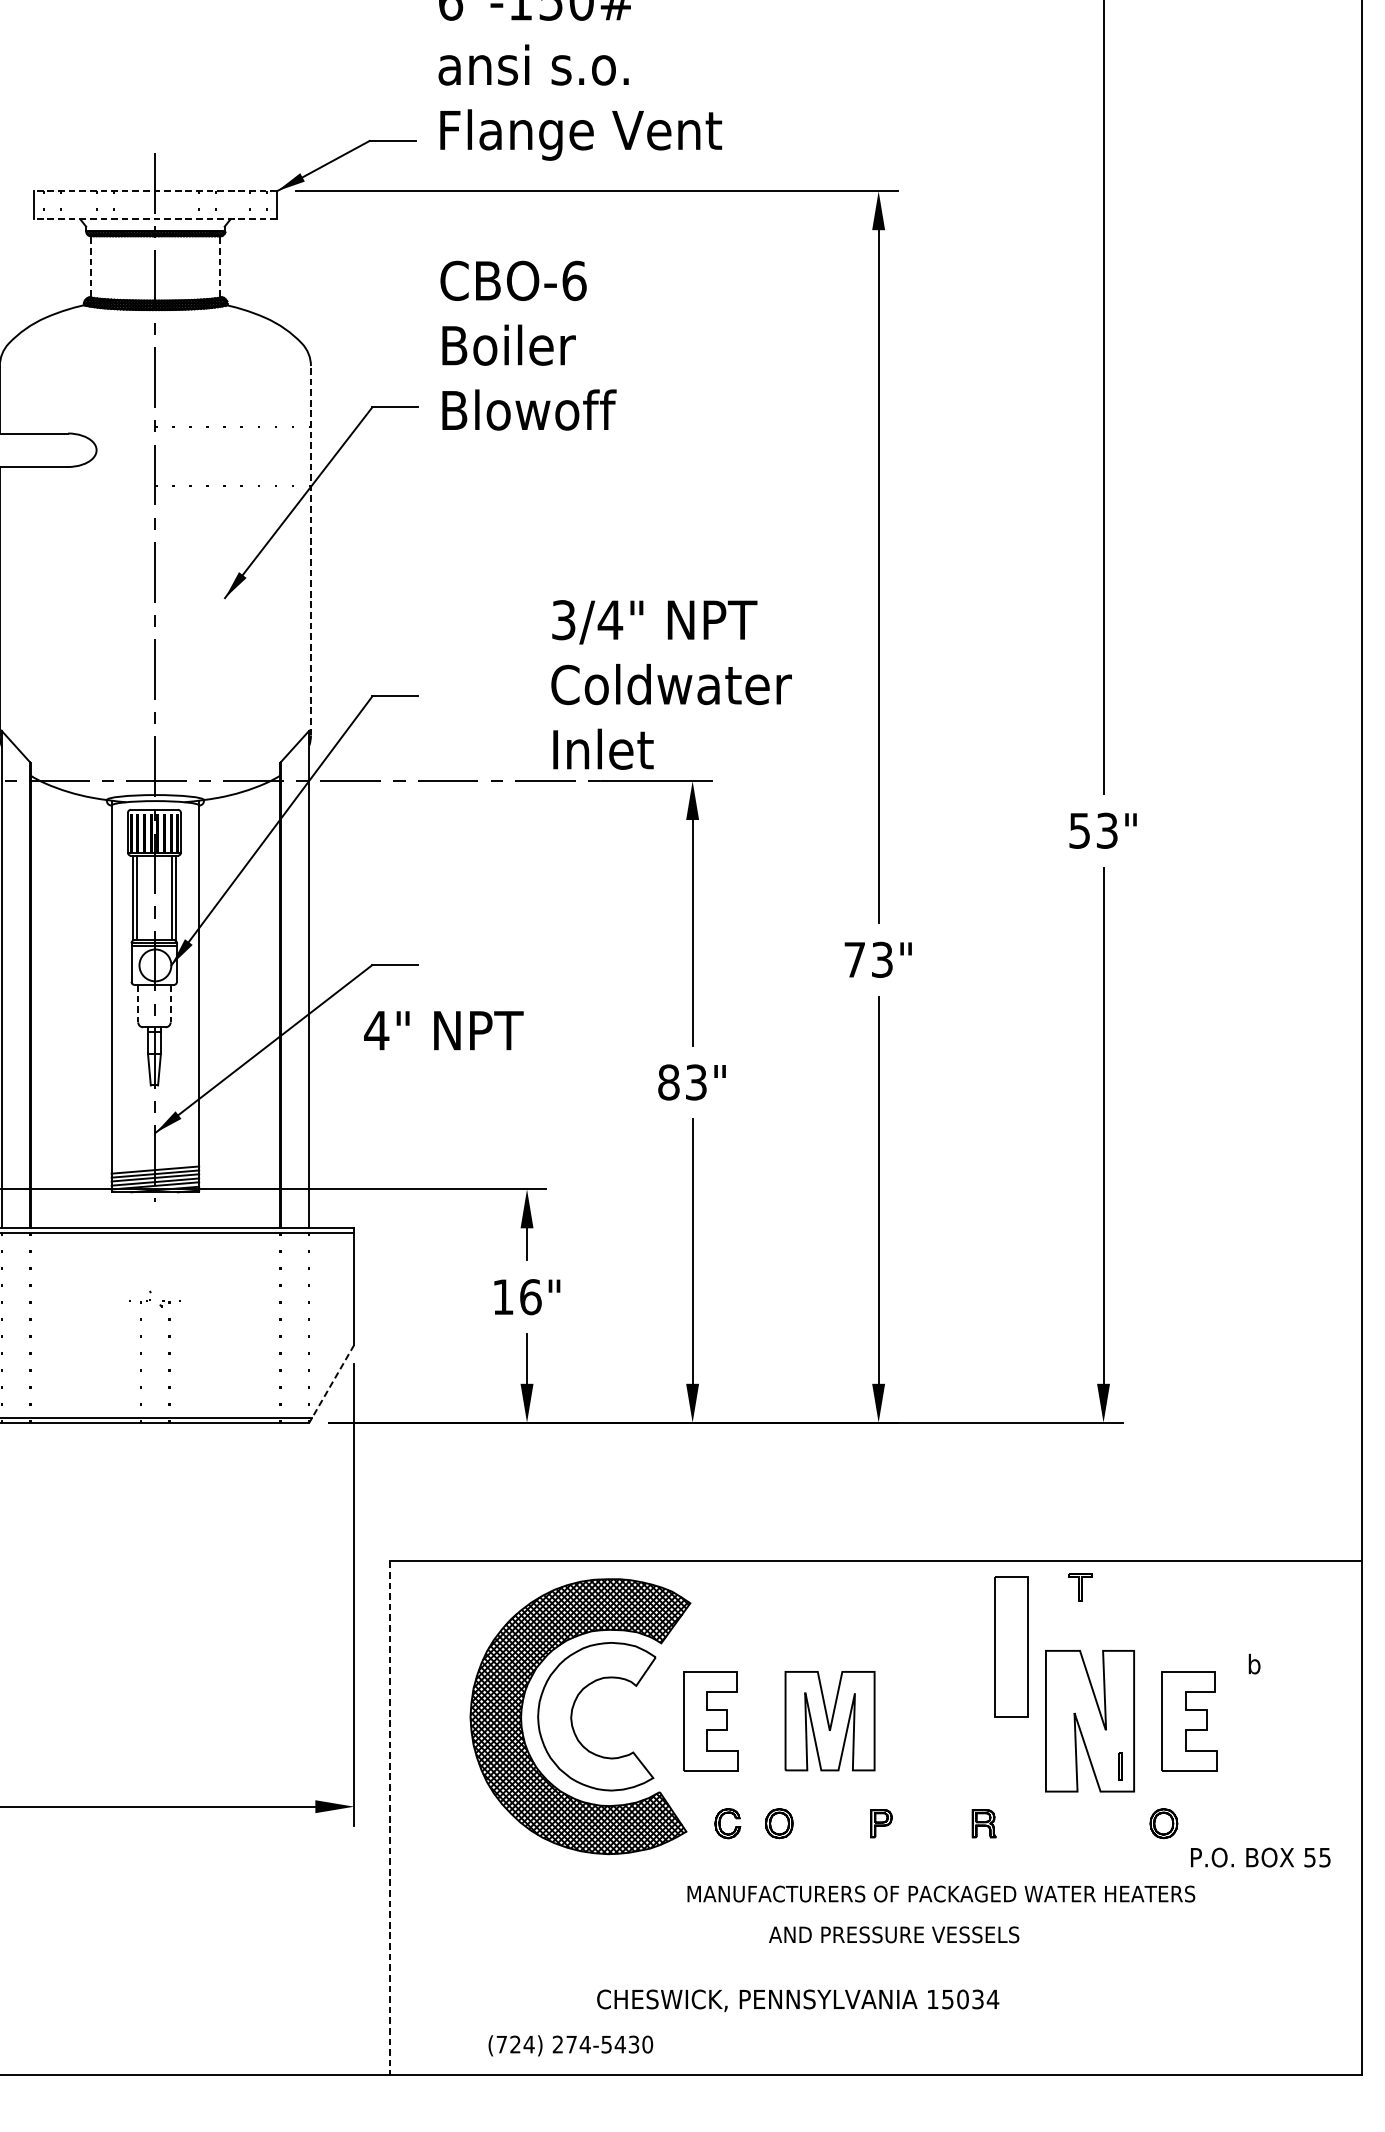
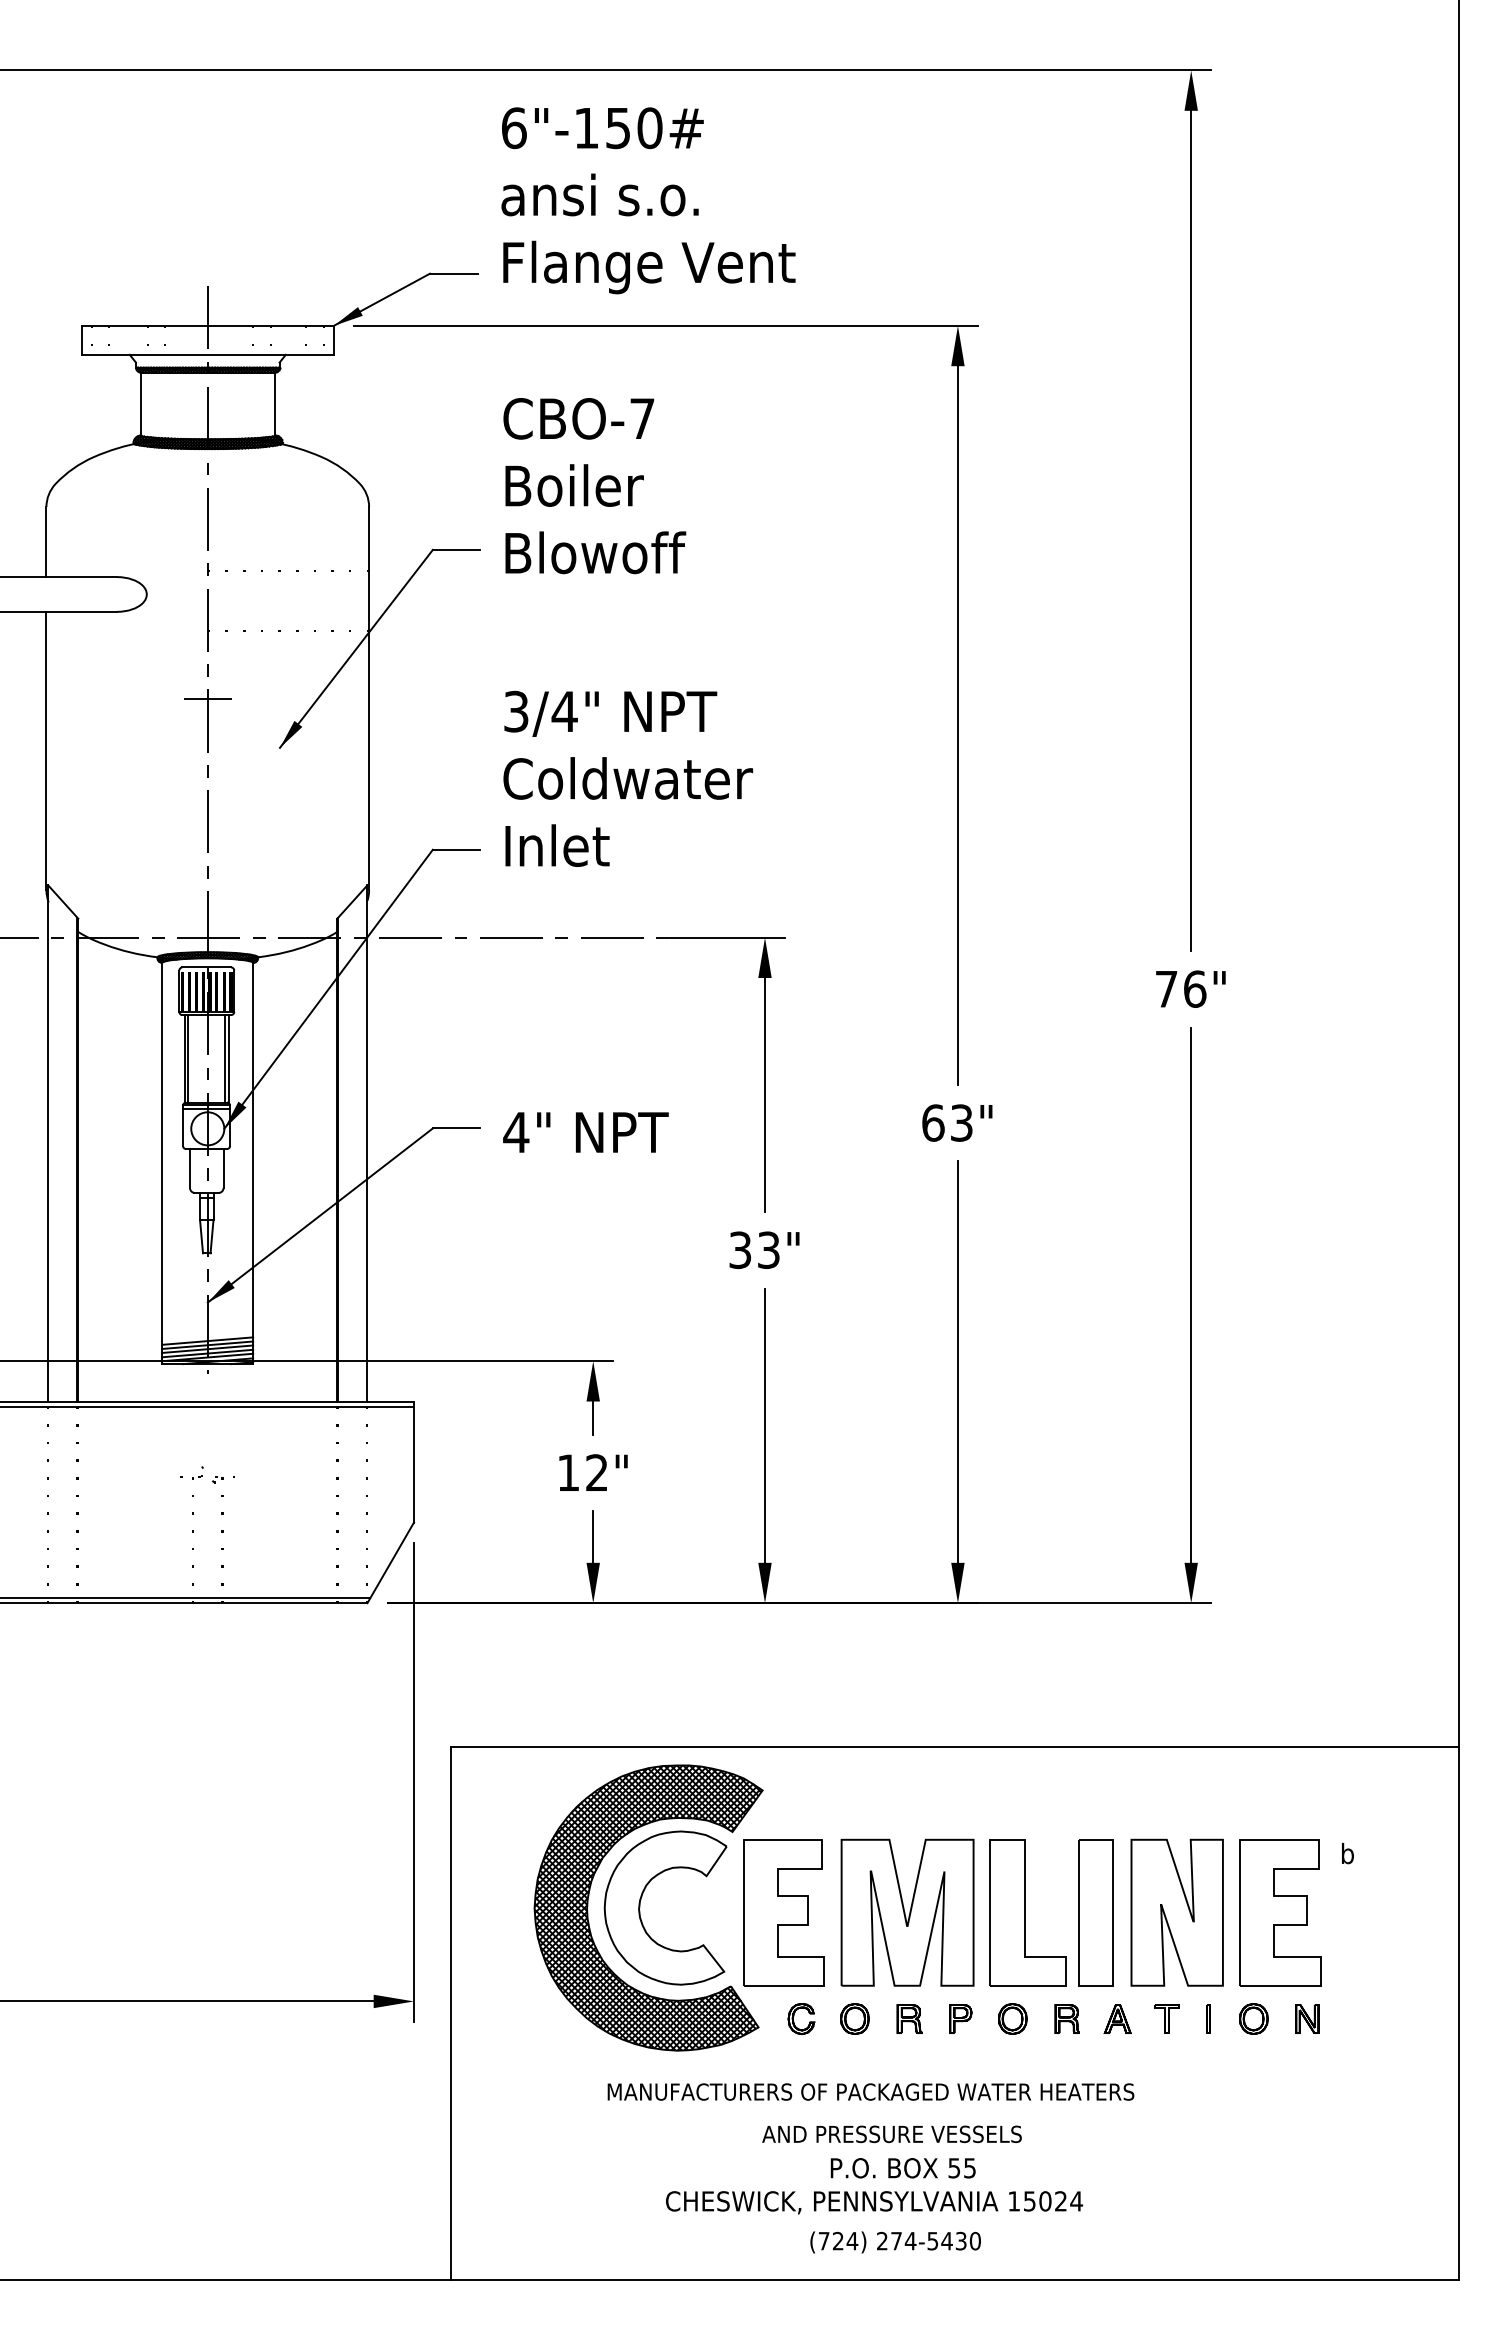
line: (155, 190) -> (207, 325), dashed -> solid
line: (155, 218) -> (207, 354), dashed -> solid
line: (91, 266) -> (141, 403), dashed -> solid
line: (219, 266) -> (274, 403), dashed -> solid
text: (574, 280) -> (642, 418), CBO-6 -> CBO-7
line: (155, 550) -> (207, 698), added
line: (311, 550) -> (369, 698), dashed -> solid
text: (671, 684) -> (628, 778), moved
hatch: (155, 800) -> (207, 957), added
text: (1093, 830) -> (1180, 988), 53" -> 76"
text: (855, 959) -> (933, 1122), 73" -> 63"
line: (137, 1003) -> (189, 1168), dashed -> solid
line: (170, 1003) -> (223, 1168), dashed -> solid
text: (443, 1030) -> (585, 1132), moved
text: (669, 1081) -> (740, 1249), 83" -> 33"
text: (531, 1296) -> (597, 1472), 16" -> 12"
line: (331, 1383) -> (390, 1562), dashed -> solid
part: (1079, 1586) -> (1166, 2018), moved
part: (1011, 1646) -> (1095, 1912), moved
part: (710, 1720) -> (783, 1912), size x1.43
part: (830, 1720) -> (907, 1912), size x1.43
part: (945, 1720) -> (1027, 1912), added
part: (1189, 1720) -> (1280, 1912), size x1.43
line: (1119, 1766) -> (1207, 2018), moved
line: (389, 1818) -> (450, 2013), dashed -> solid
part: (831, 1823) -> (909, 2018), added
part: (931, 1823) -> (1012, 2018), added
part: (1032, 1823) -> (1117, 2018), added
part: (1215, 1823) -> (1307, 2018), added
text: (1259, 1857) -> (902, 2168), moved
text: (940, 1893) -> (870, 2091), moved
text: (893, 1934) -> (891, 2134), moved
text: (977, 1999) -> (1060, 2201), 15034 -> 15024
text: (570, 2045) -> (895, 2242), moved

